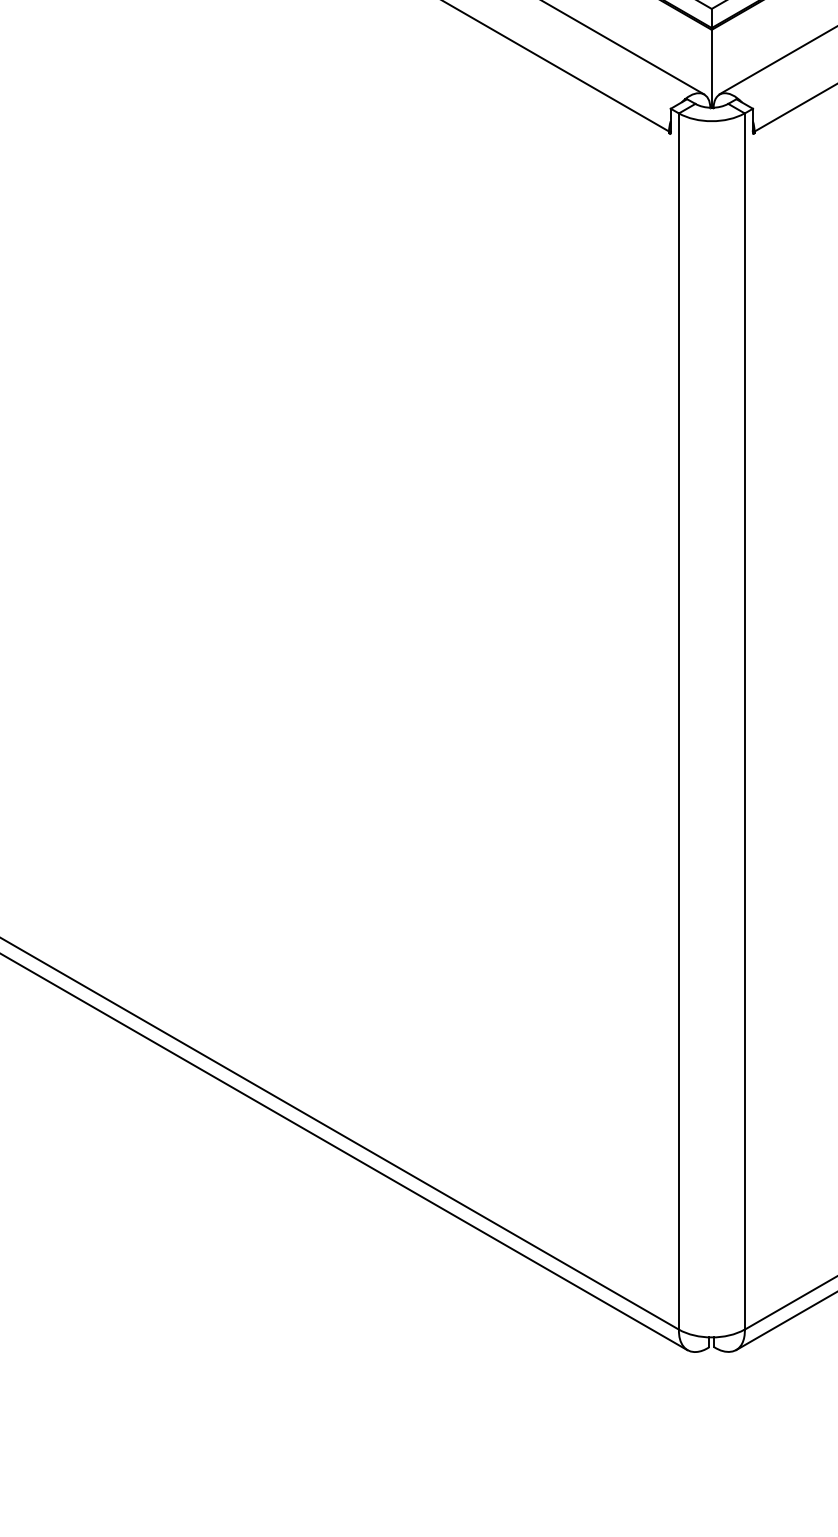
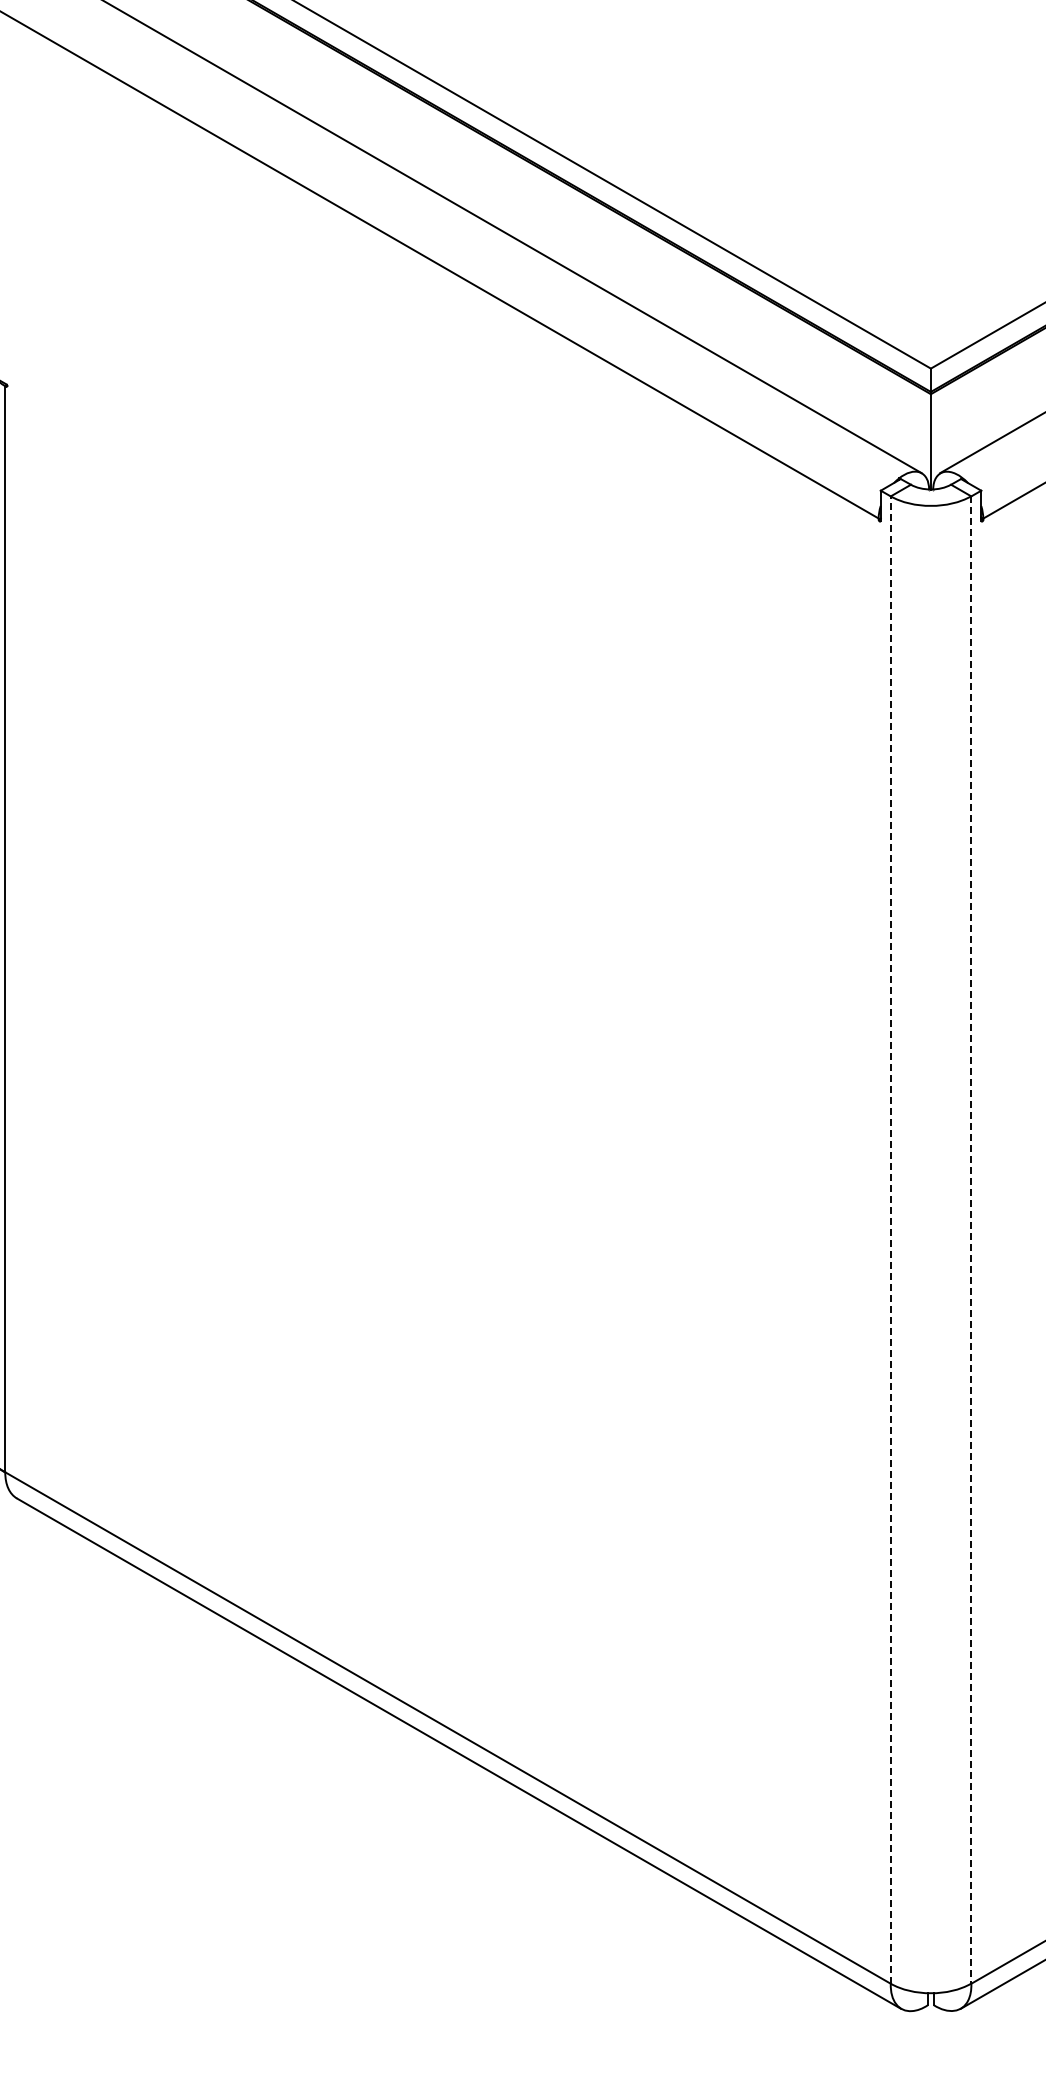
line: (678, 721) -> (890, 1240), solid -> dashed
line: (744, 721) -> (971, 1240), solid -> dashed

